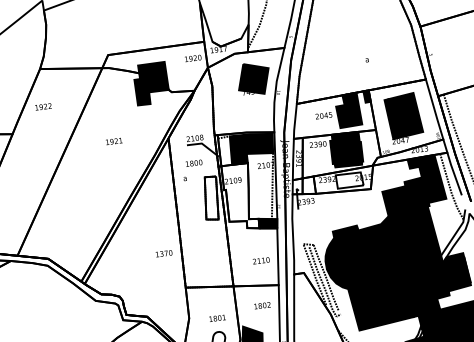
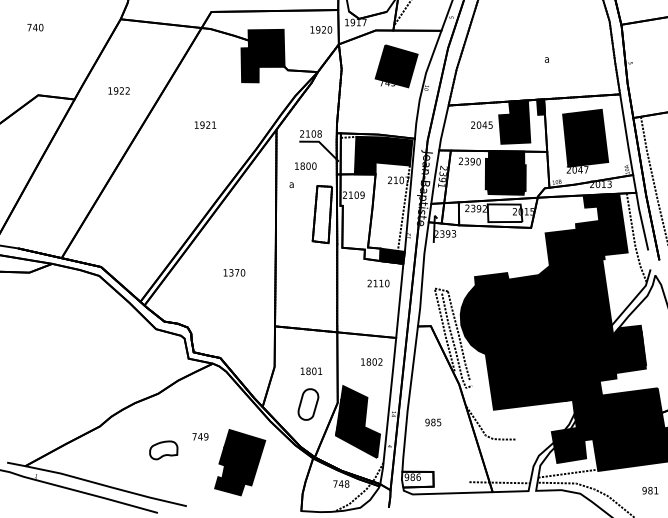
text: (42, 106) -> (118, 90), moved
text: (164, 253) -> (234, 272), moved
text: (261, 260) -> (378, 283), moved

